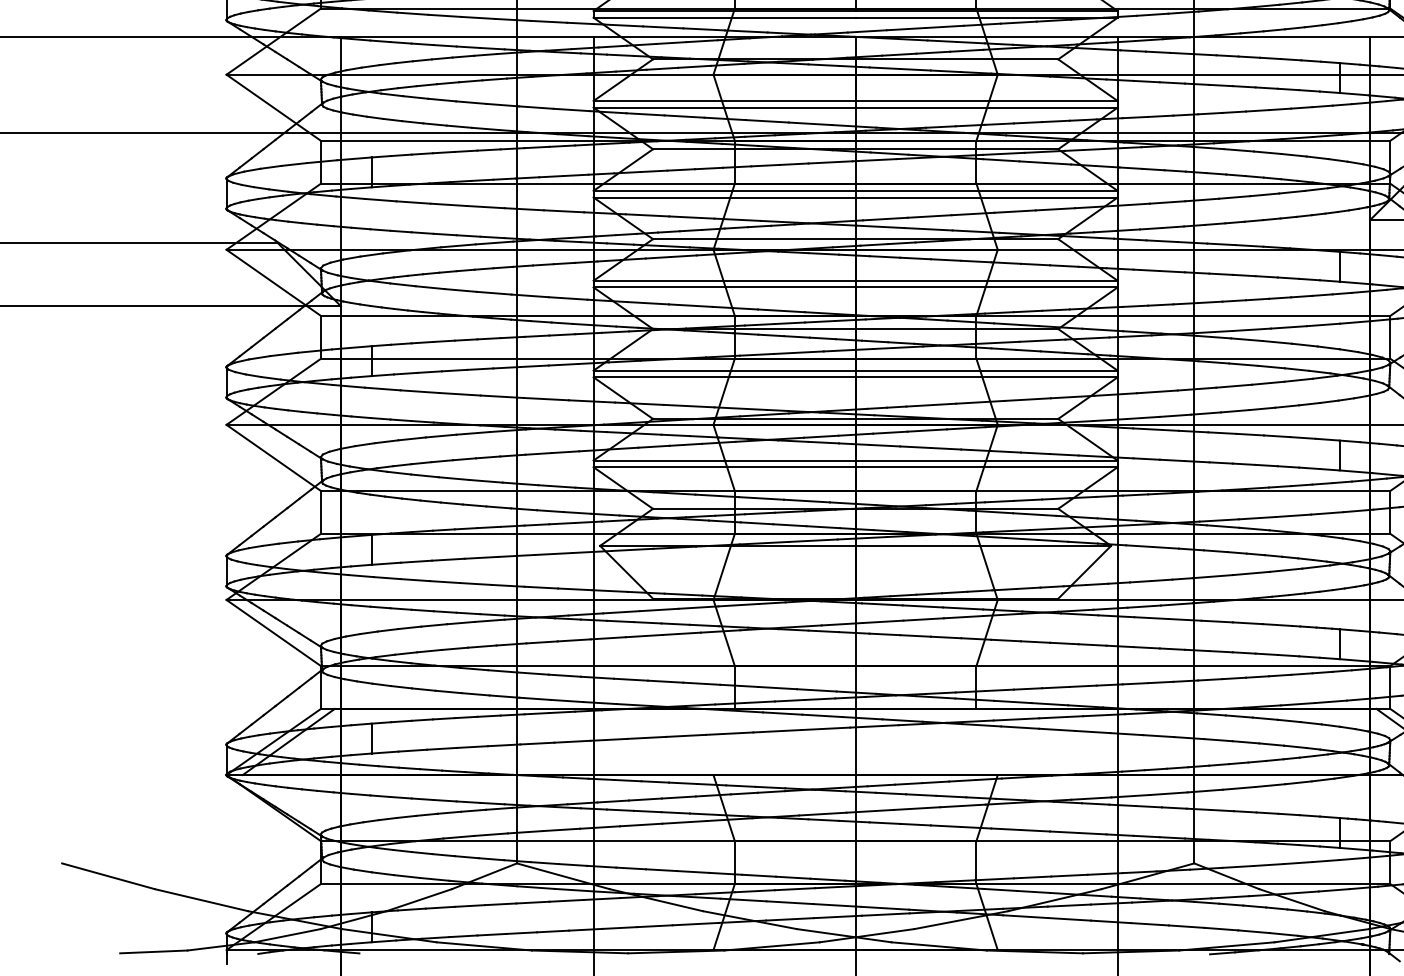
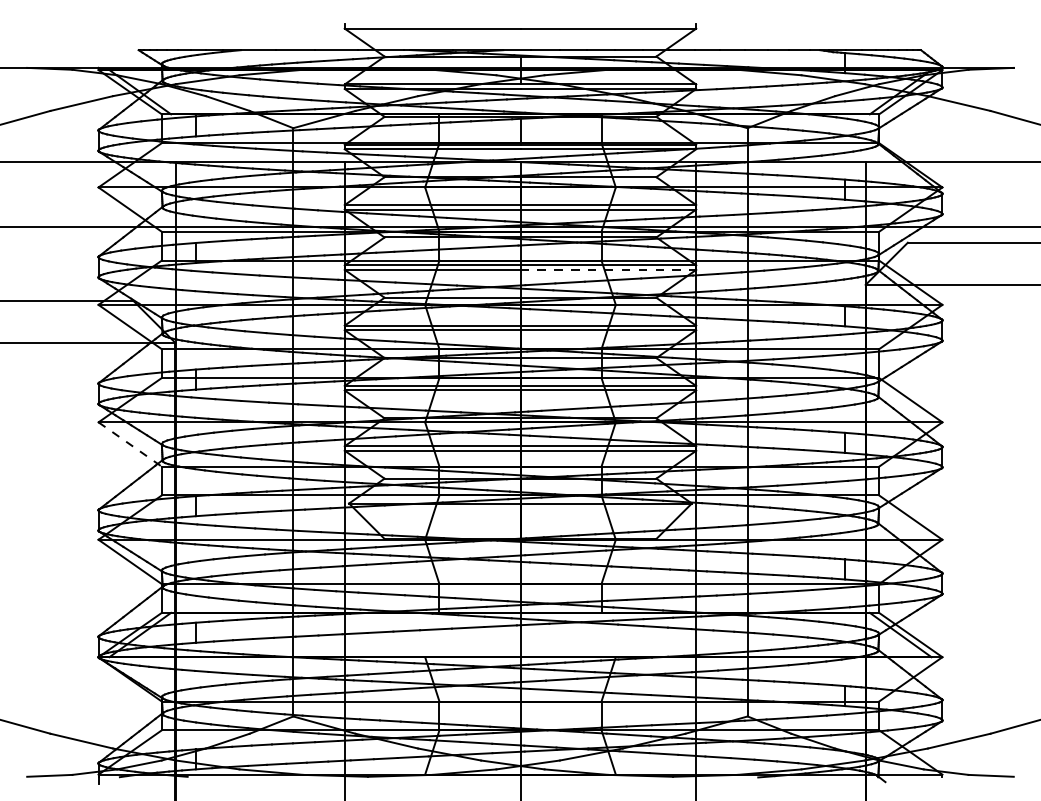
line: (986, 197) -> (608, 269), solid -> dashed
line: (274, 457) -> (130, 444), solid -> dashed

